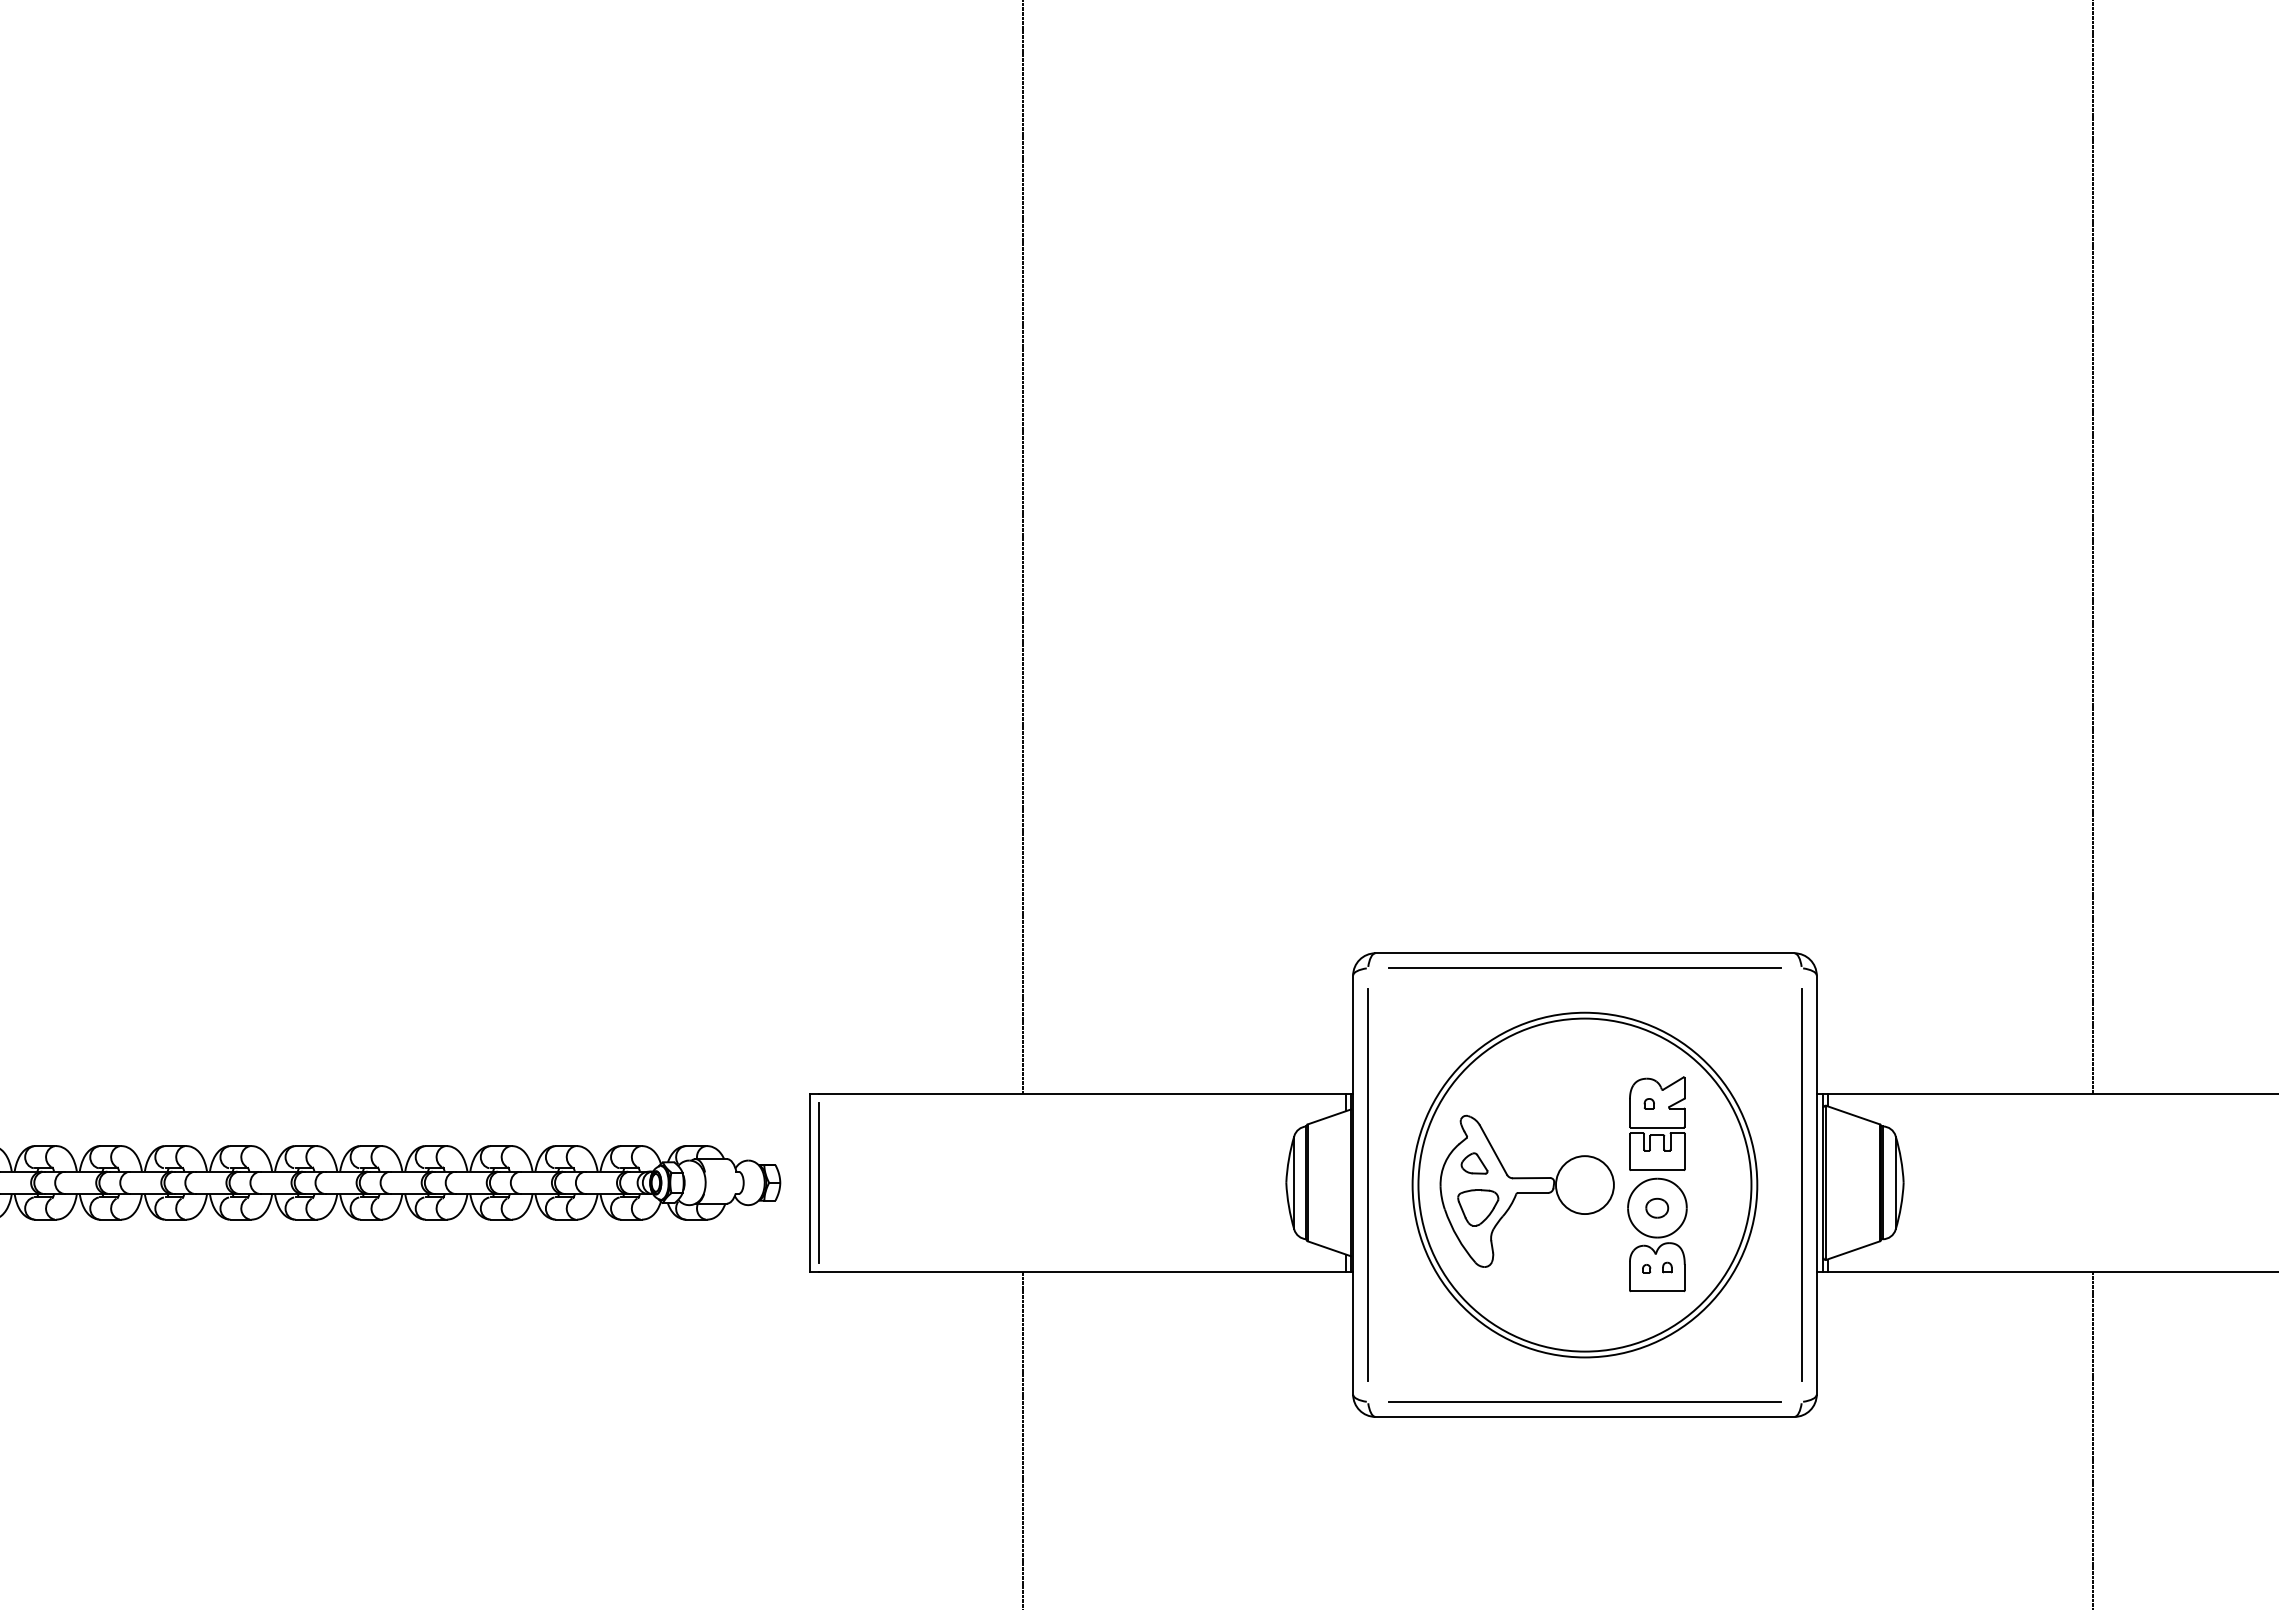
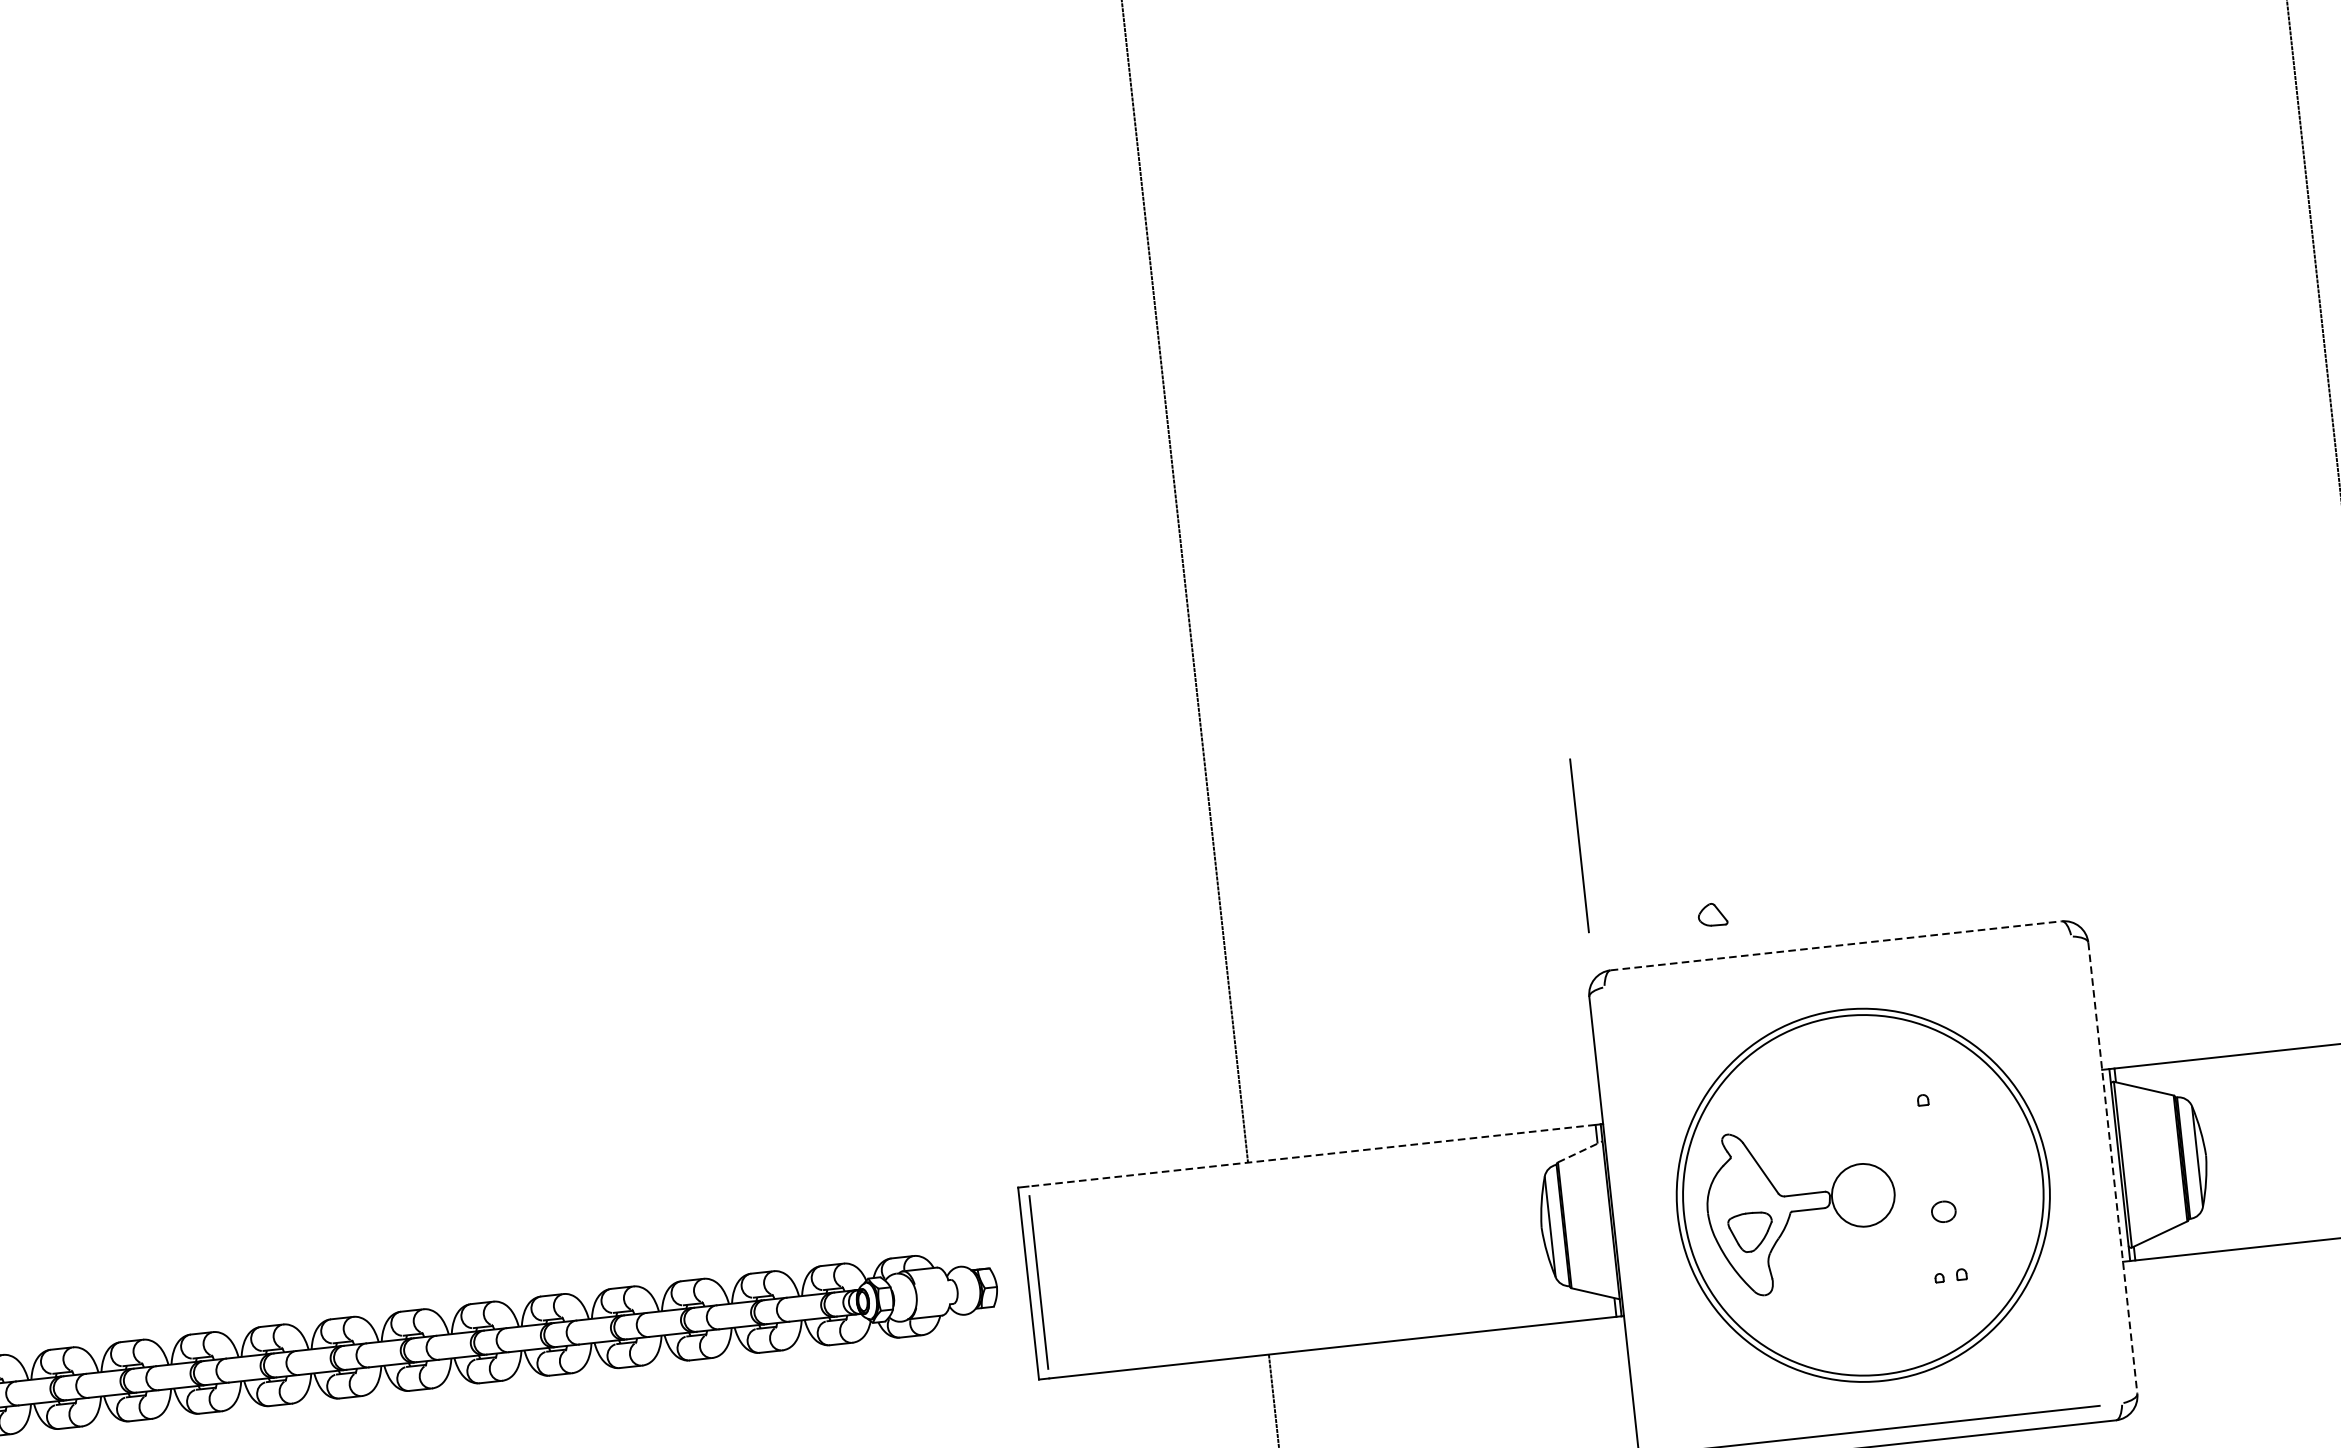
line: (1358, 835) -> (1578, 845), added
line: (1584, 953) -> (1835, 946), solid -> dashed
line: (1584, 968) -> (1837, 962), removed
line: (1082, 1093) -> (1311, 1155), solid -> dashed
line: (1329, 1116) -> (1580, 1151), solid -> dashed
part: (1474, 1163) -> (1712, 914), moved
part: (1657, 1183) -> (1941, 1185), removed
line: (1368, 1185) -> (1630, 1221), removed
line: (1801, 1185) -> (2096, 1170), removed
line: (1816, 1185) -> (2112, 1168), solid -> dashed

